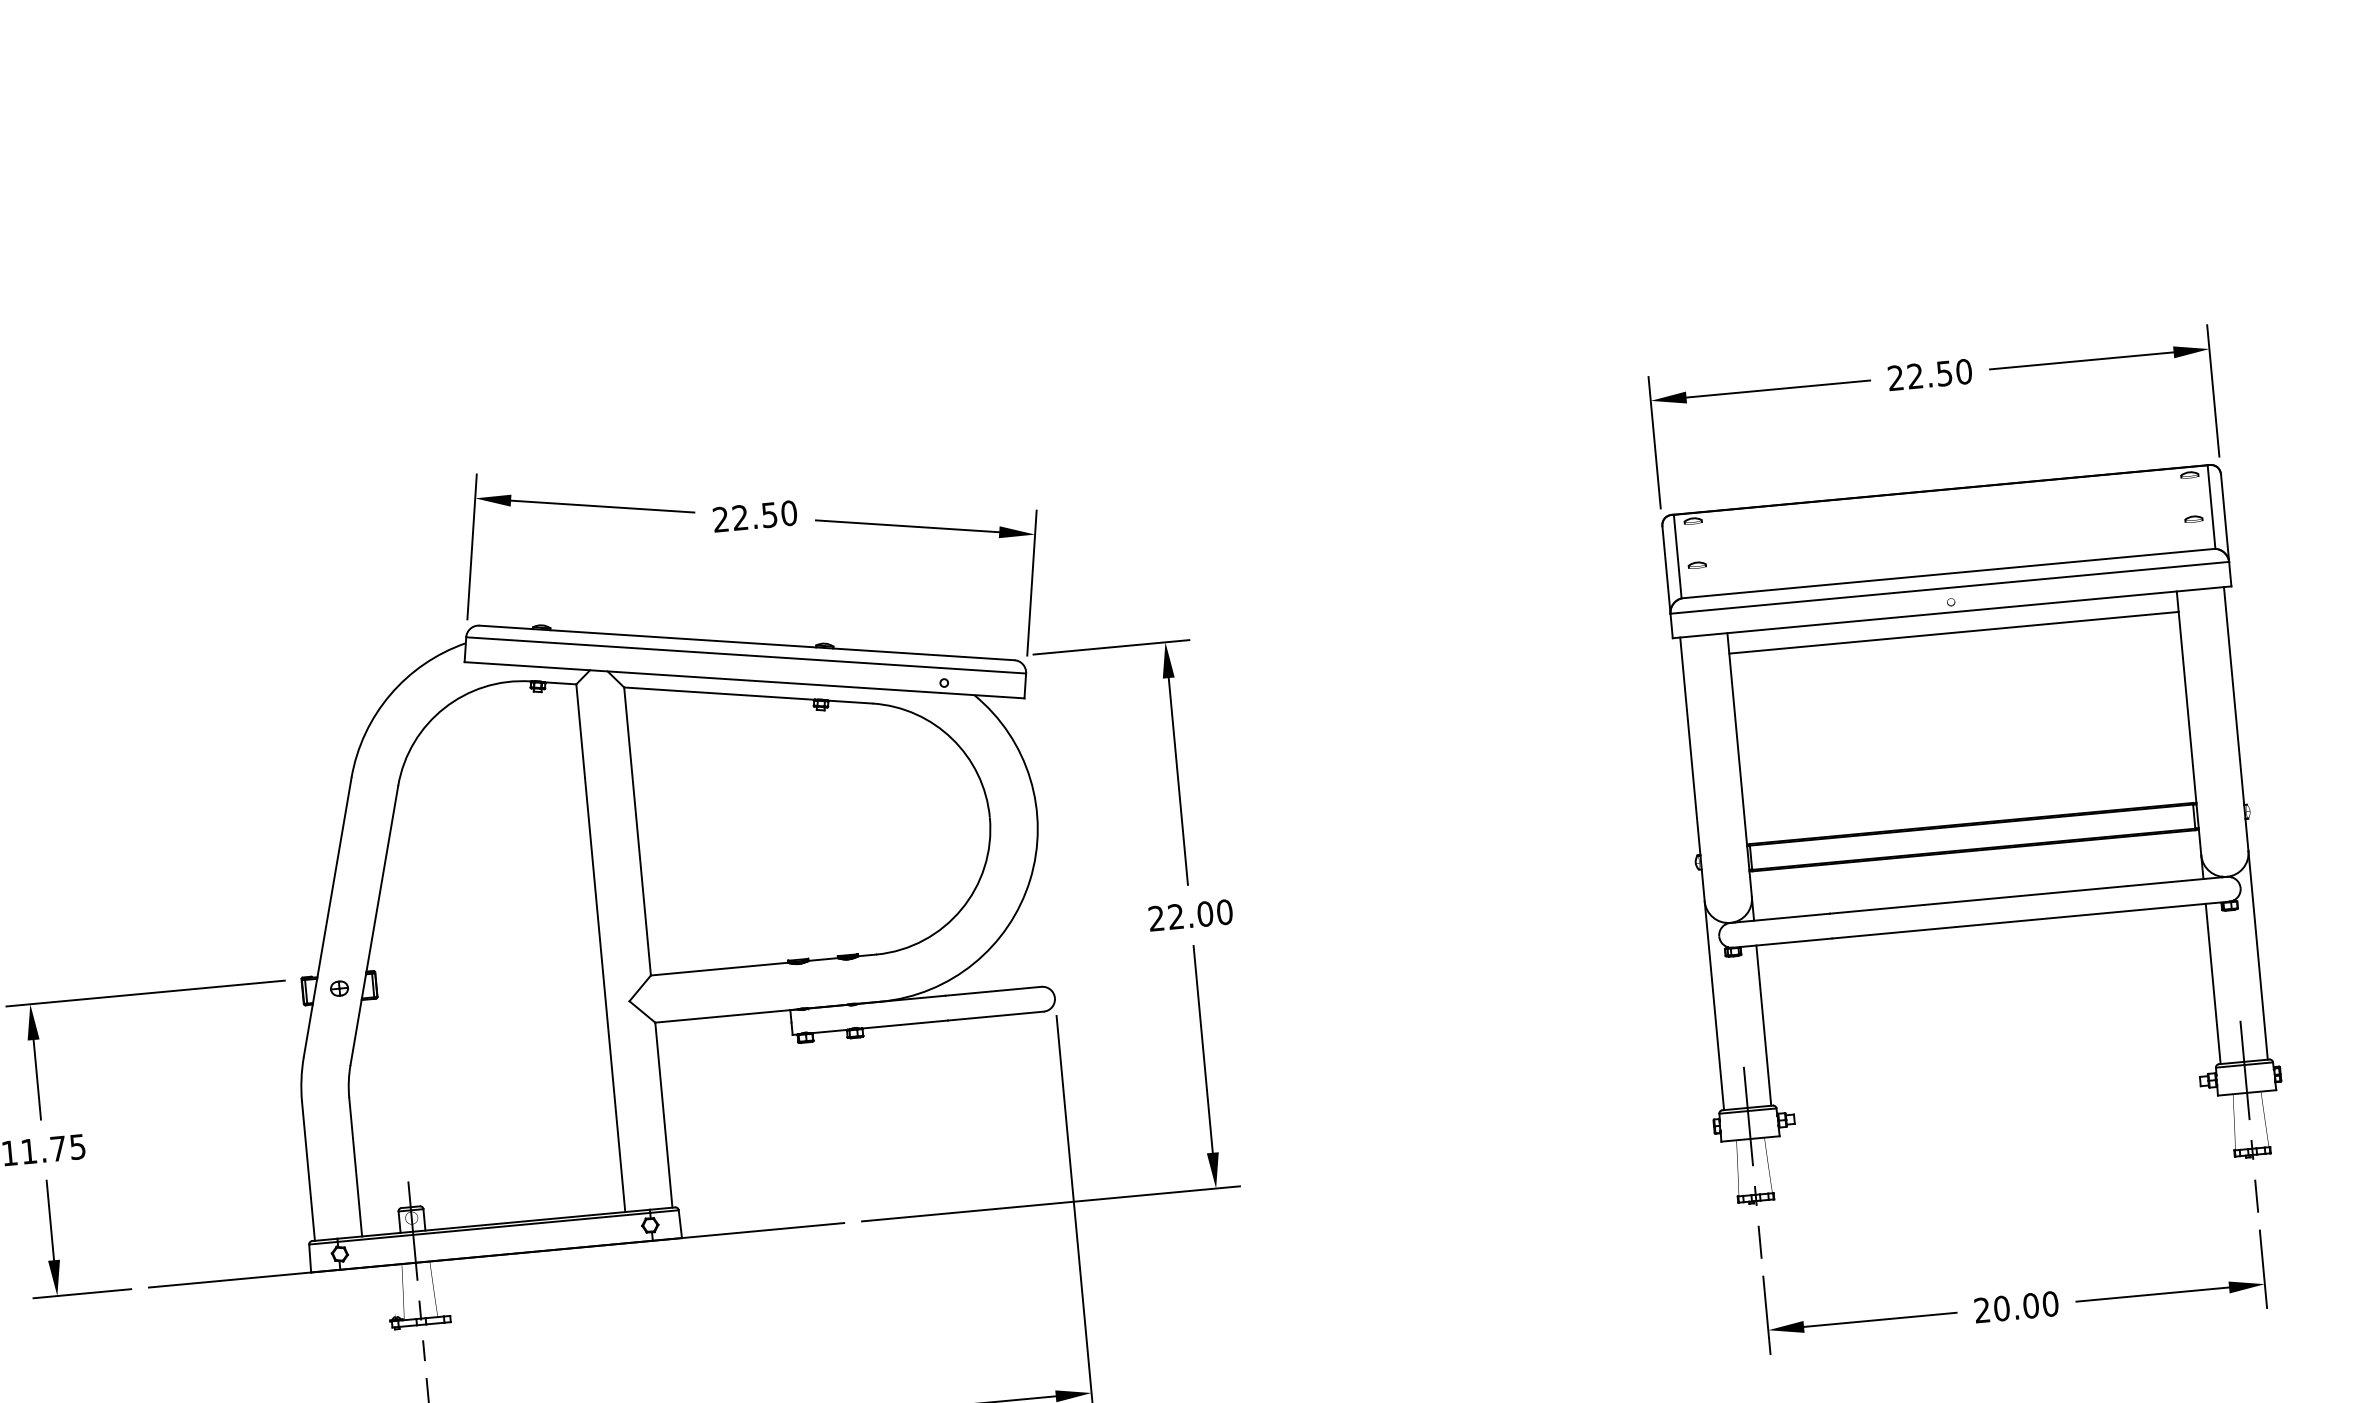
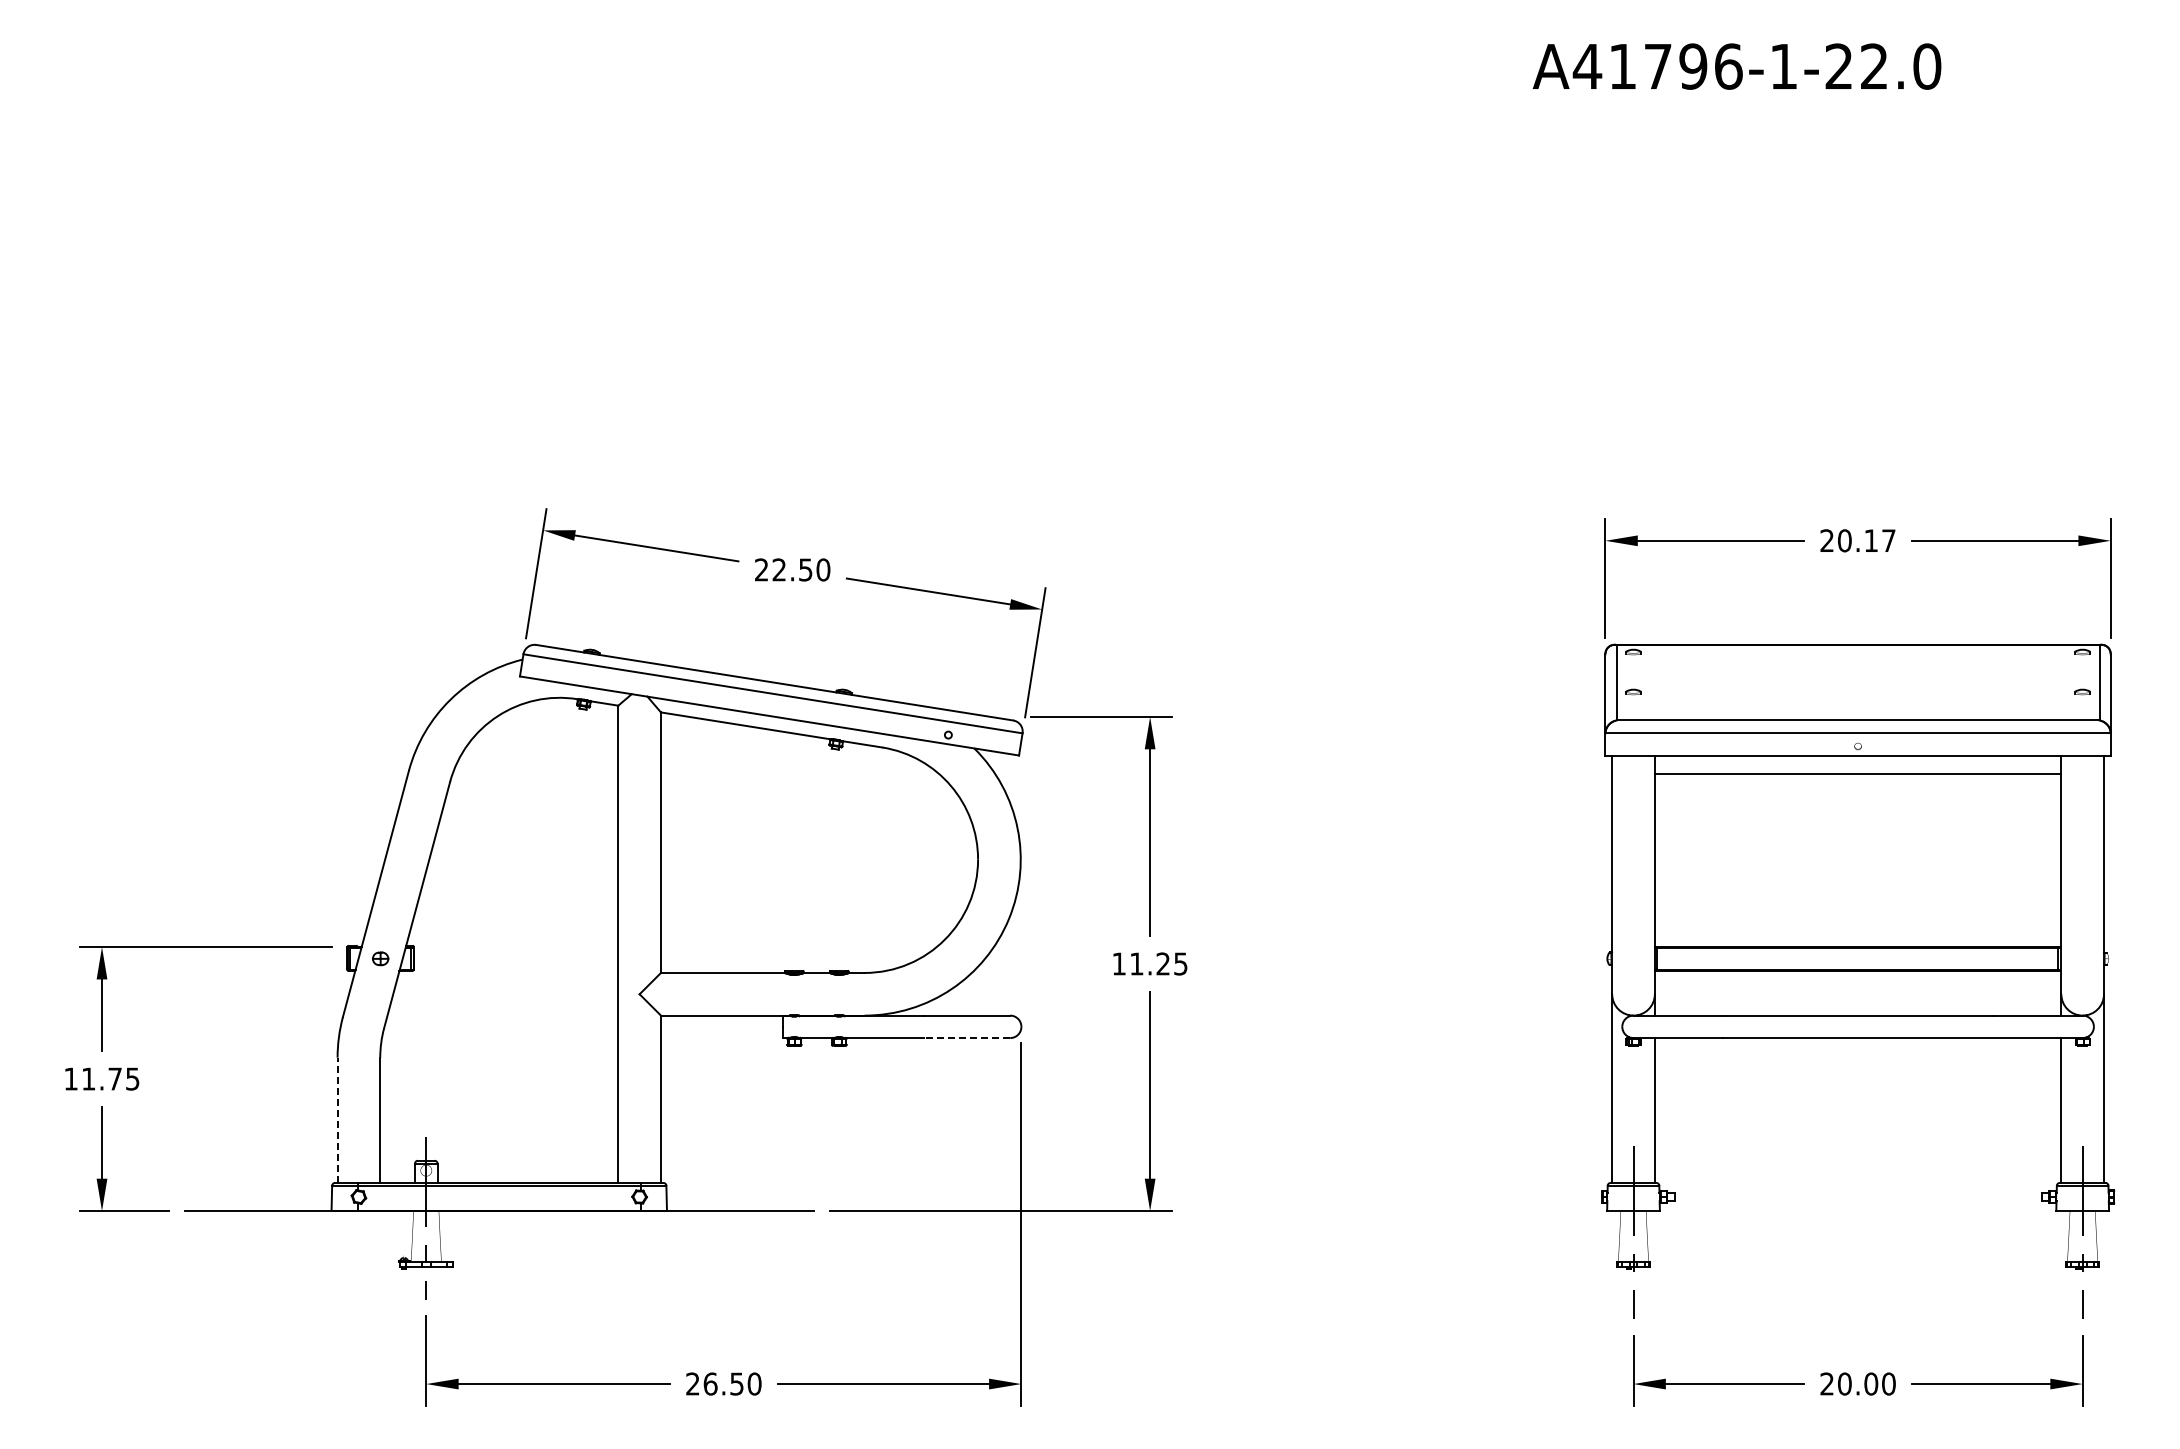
text: (1939, 373) -> (1866, 540), 22.50 -> 20.17
text: (1190, 914) -> (1149, 963), 22.00 -> 11.25
line: (995, 1016) -> (966, 1038), solid -> dashed
line: (308, 1171) -> (337, 1120), solid -> dashed

